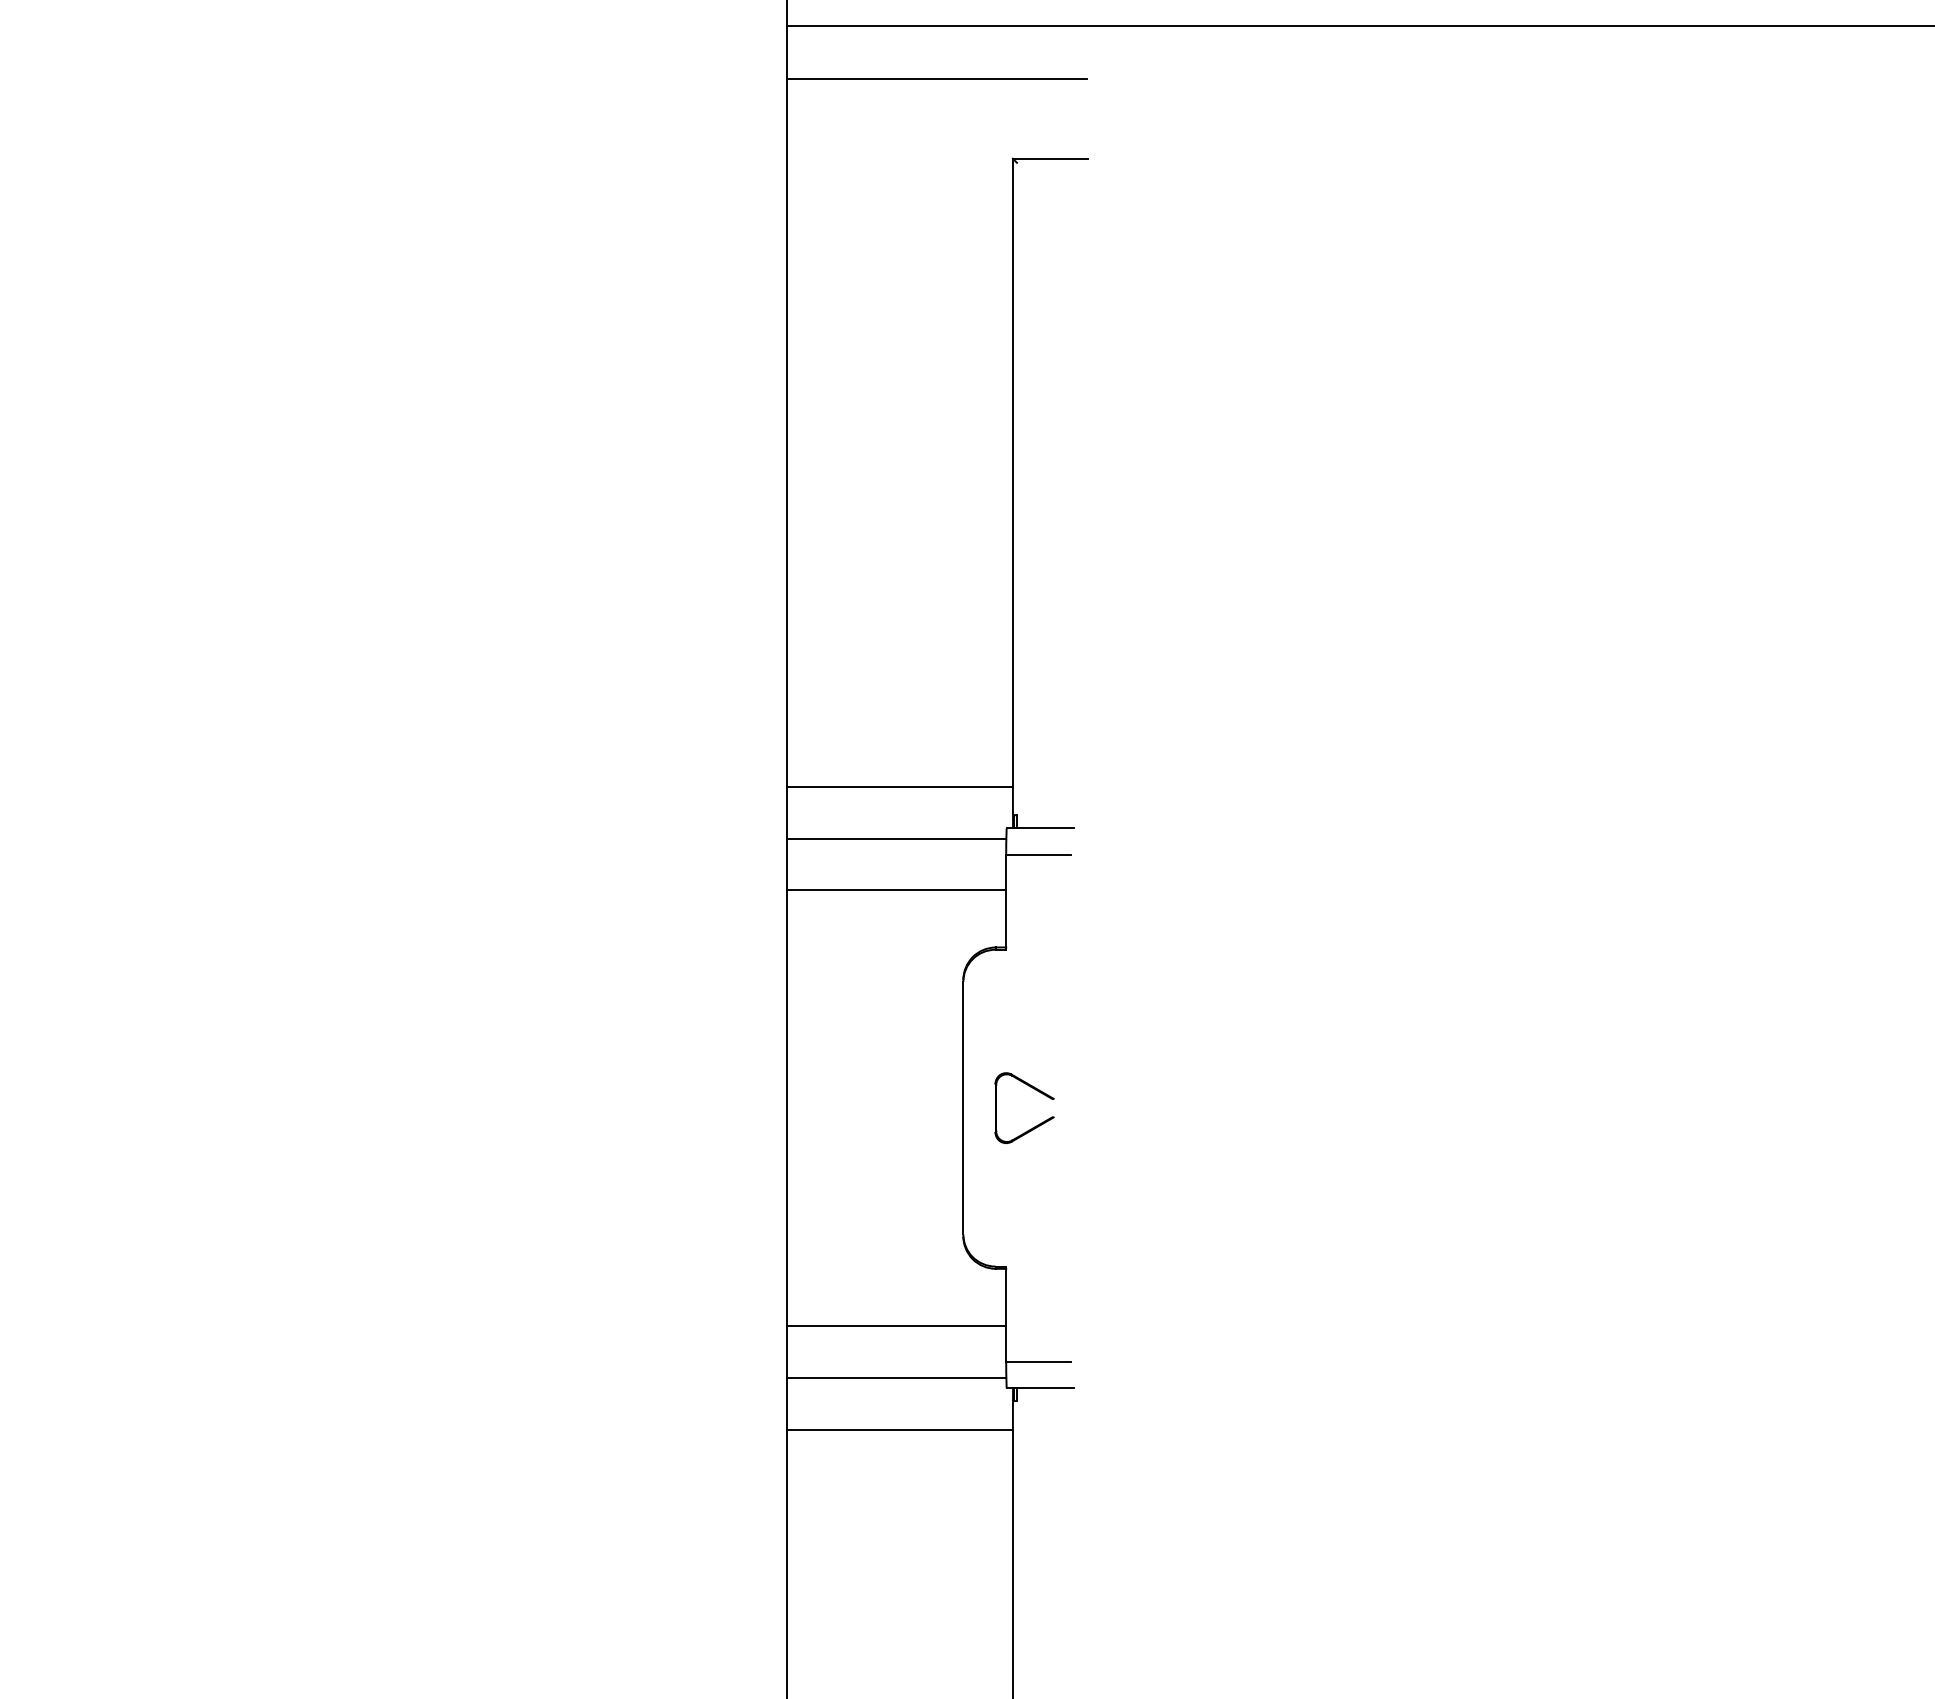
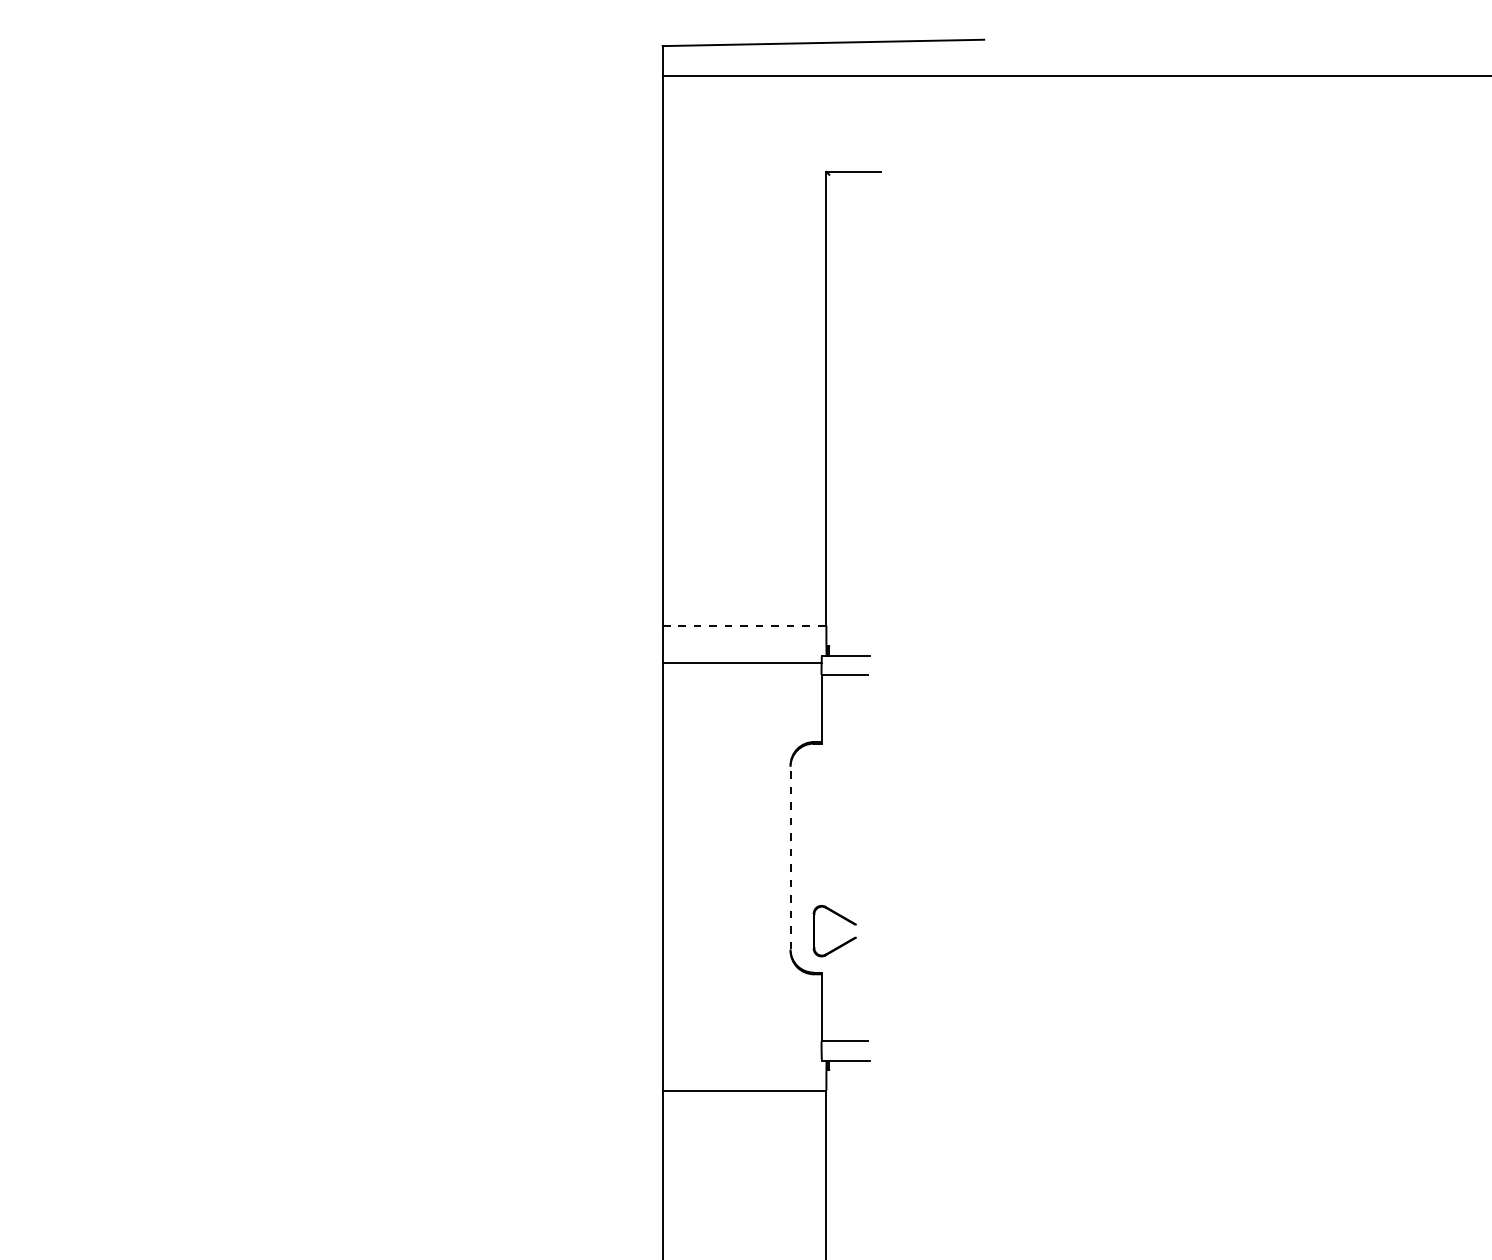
line: (936, 79) -> (771, 114), removed
line: (899, 786) -> (744, 625), solid -> dashed
line: (895, 890) -> (741, 700), removed
line: (963, 1107) -> (790, 857), solid -> dashed
part: (1035, 1125) -> (842, 943), moved
line: (895, 1325) -> (741, 1015), removed
line: (895, 1378) -> (741, 1053), removed

